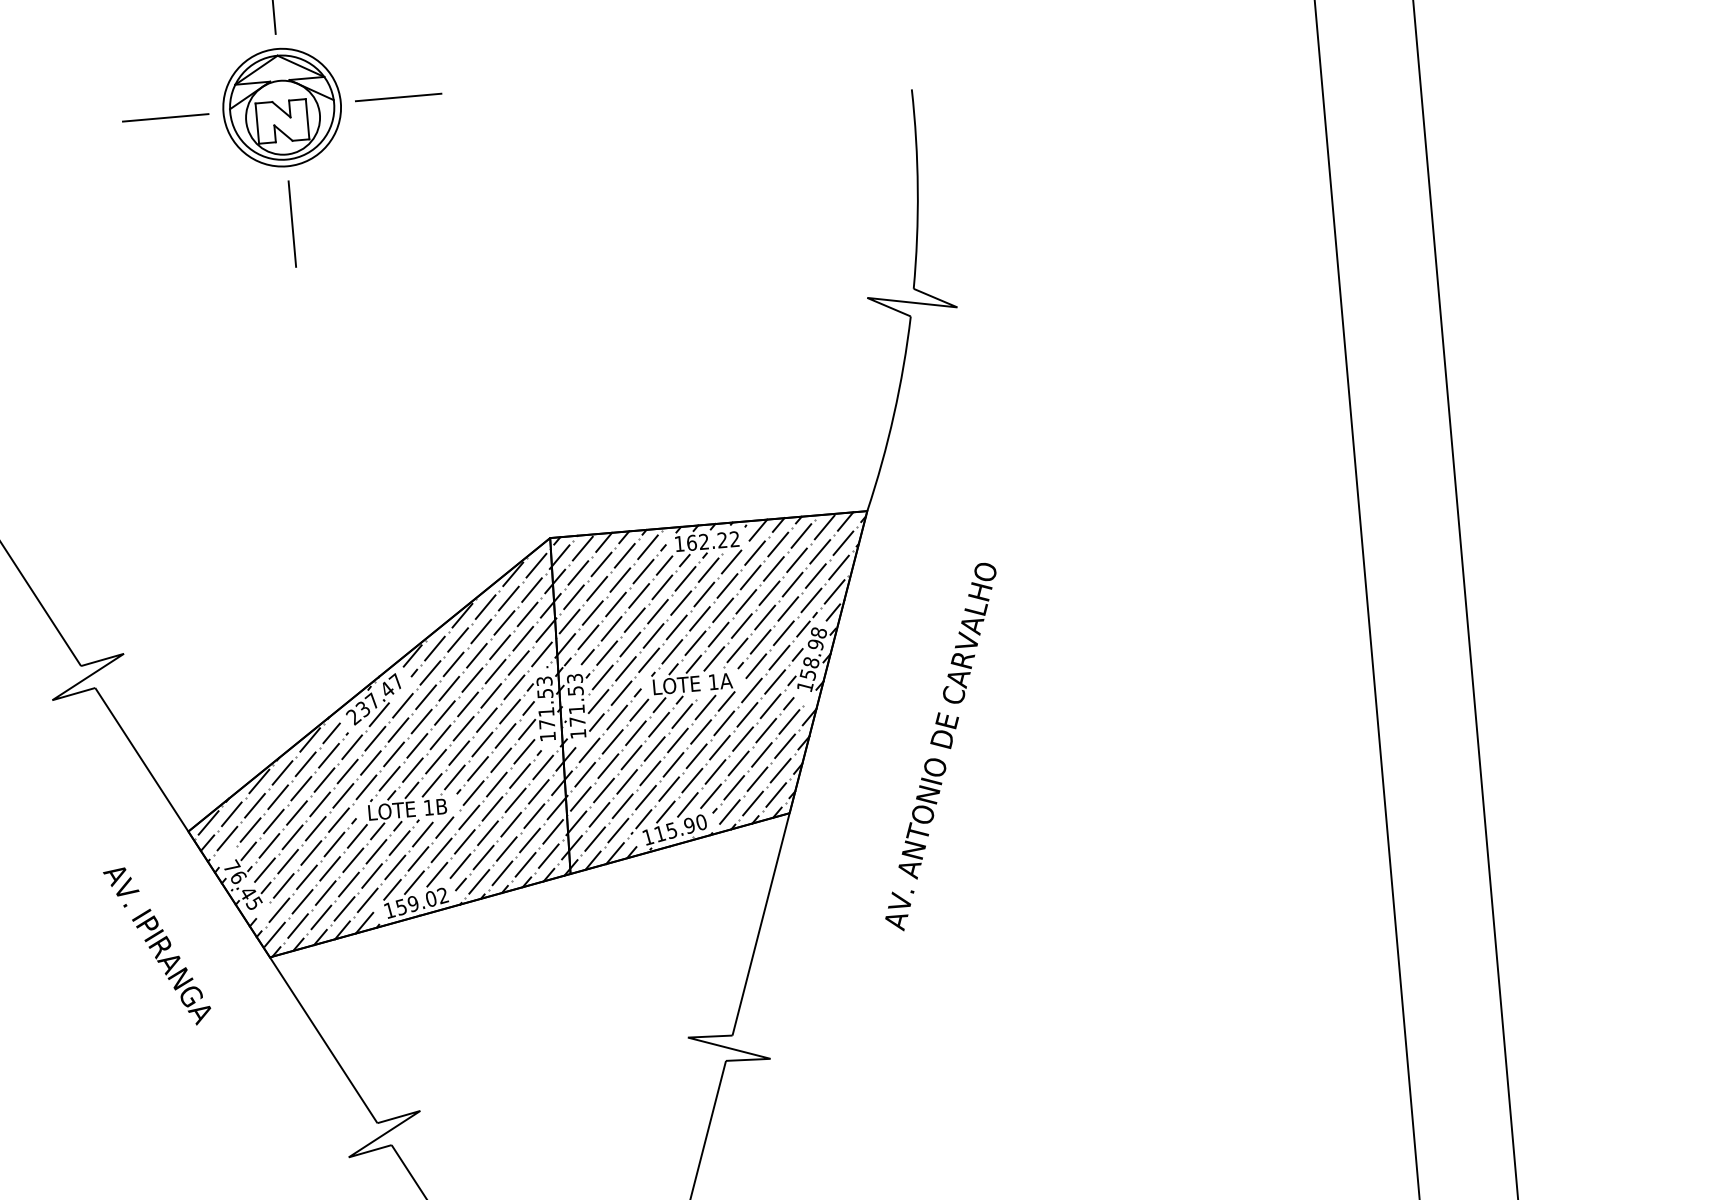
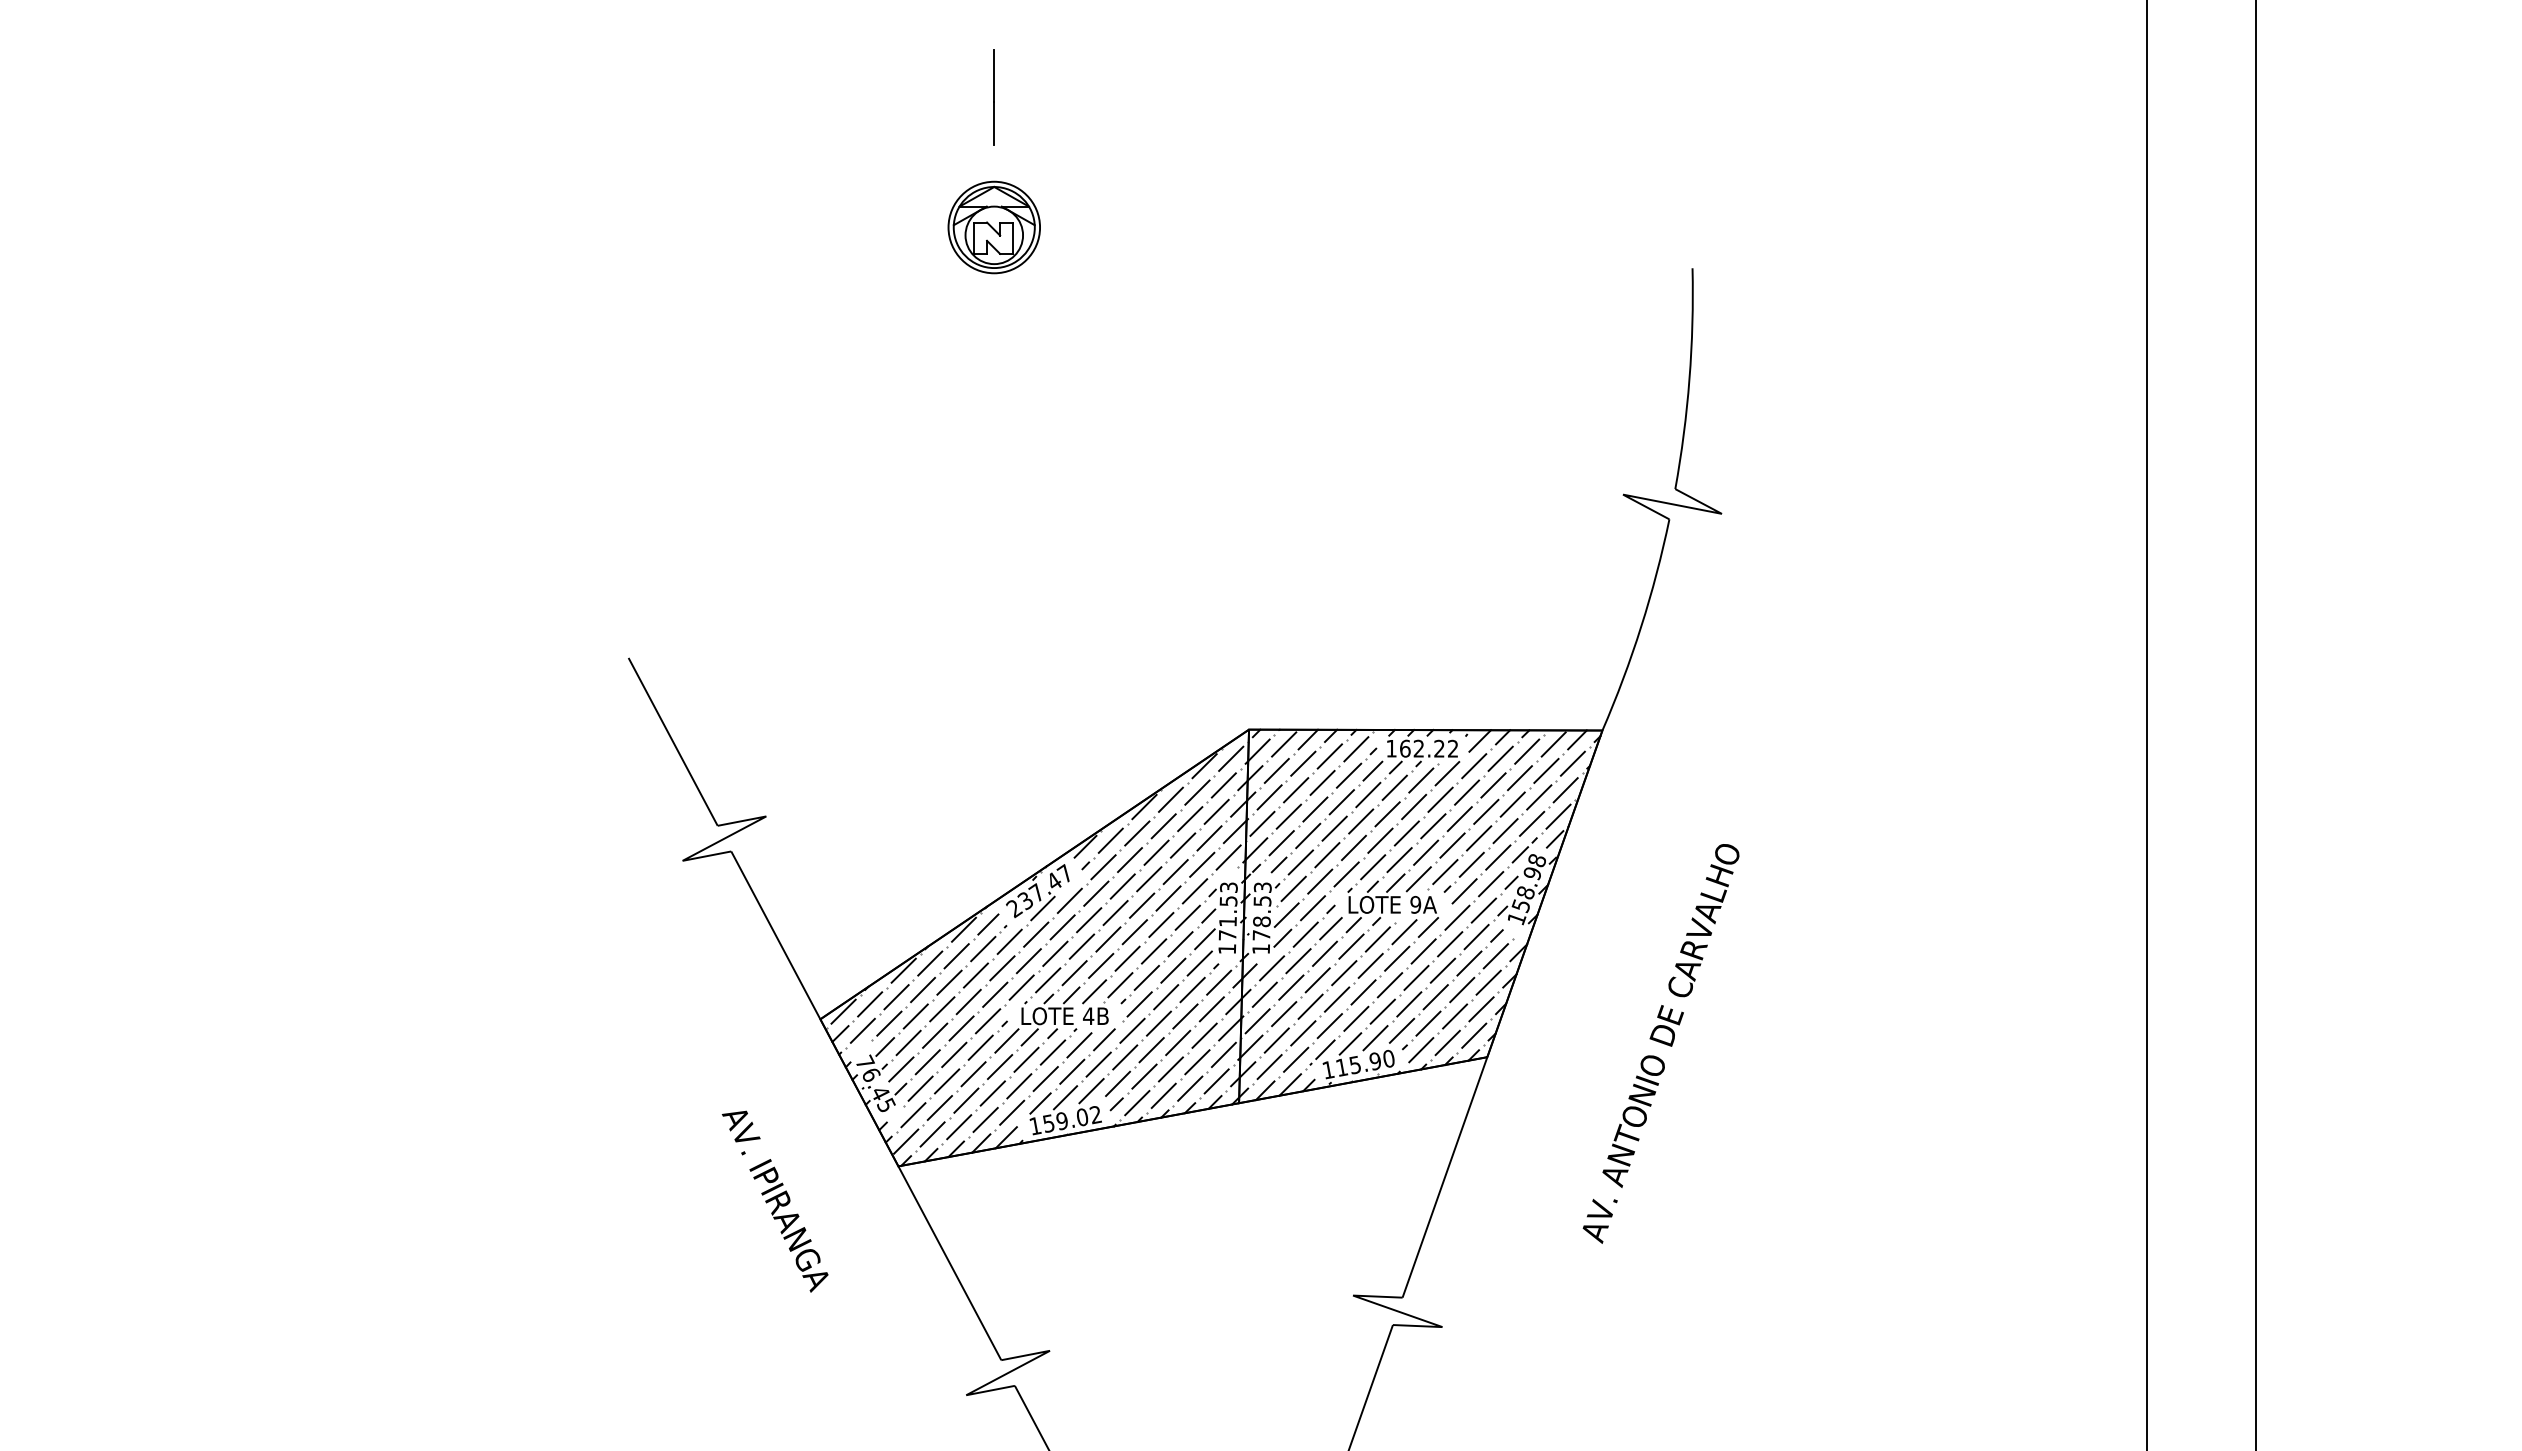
line: (398, 97) -> (1123, 227), removed
part: (282, 107) -> (994, 227), size x0.7
line: (165, 117) -> (864, 227), removed
line: (292, 224) -> (994, 357), removed
text: (713, 681) -> (1415, 904), 1A -> 9A
text: (576, 709) -> (1261, 921), 171.53 -> 178.53
text: (940, 746) -> (1660, 1043), moved
text: (428, 807) -> (1088, 1015), 1B -> 4B
text: (156, 946) -> (774, 1201), moved

